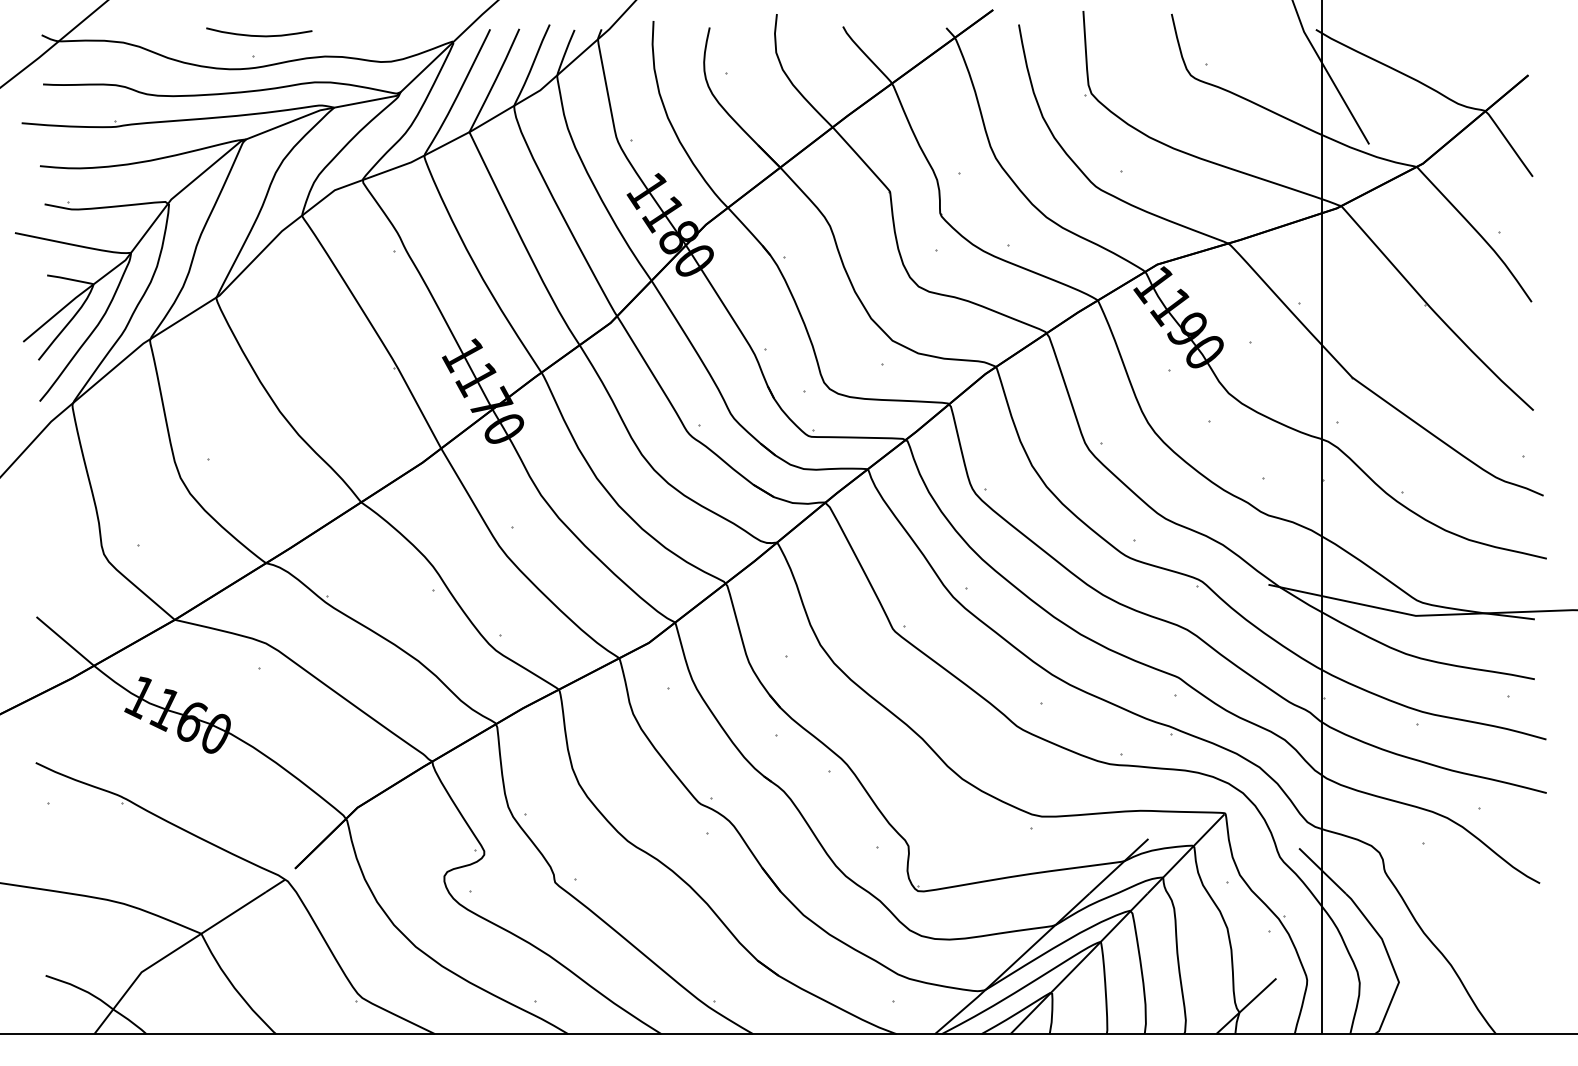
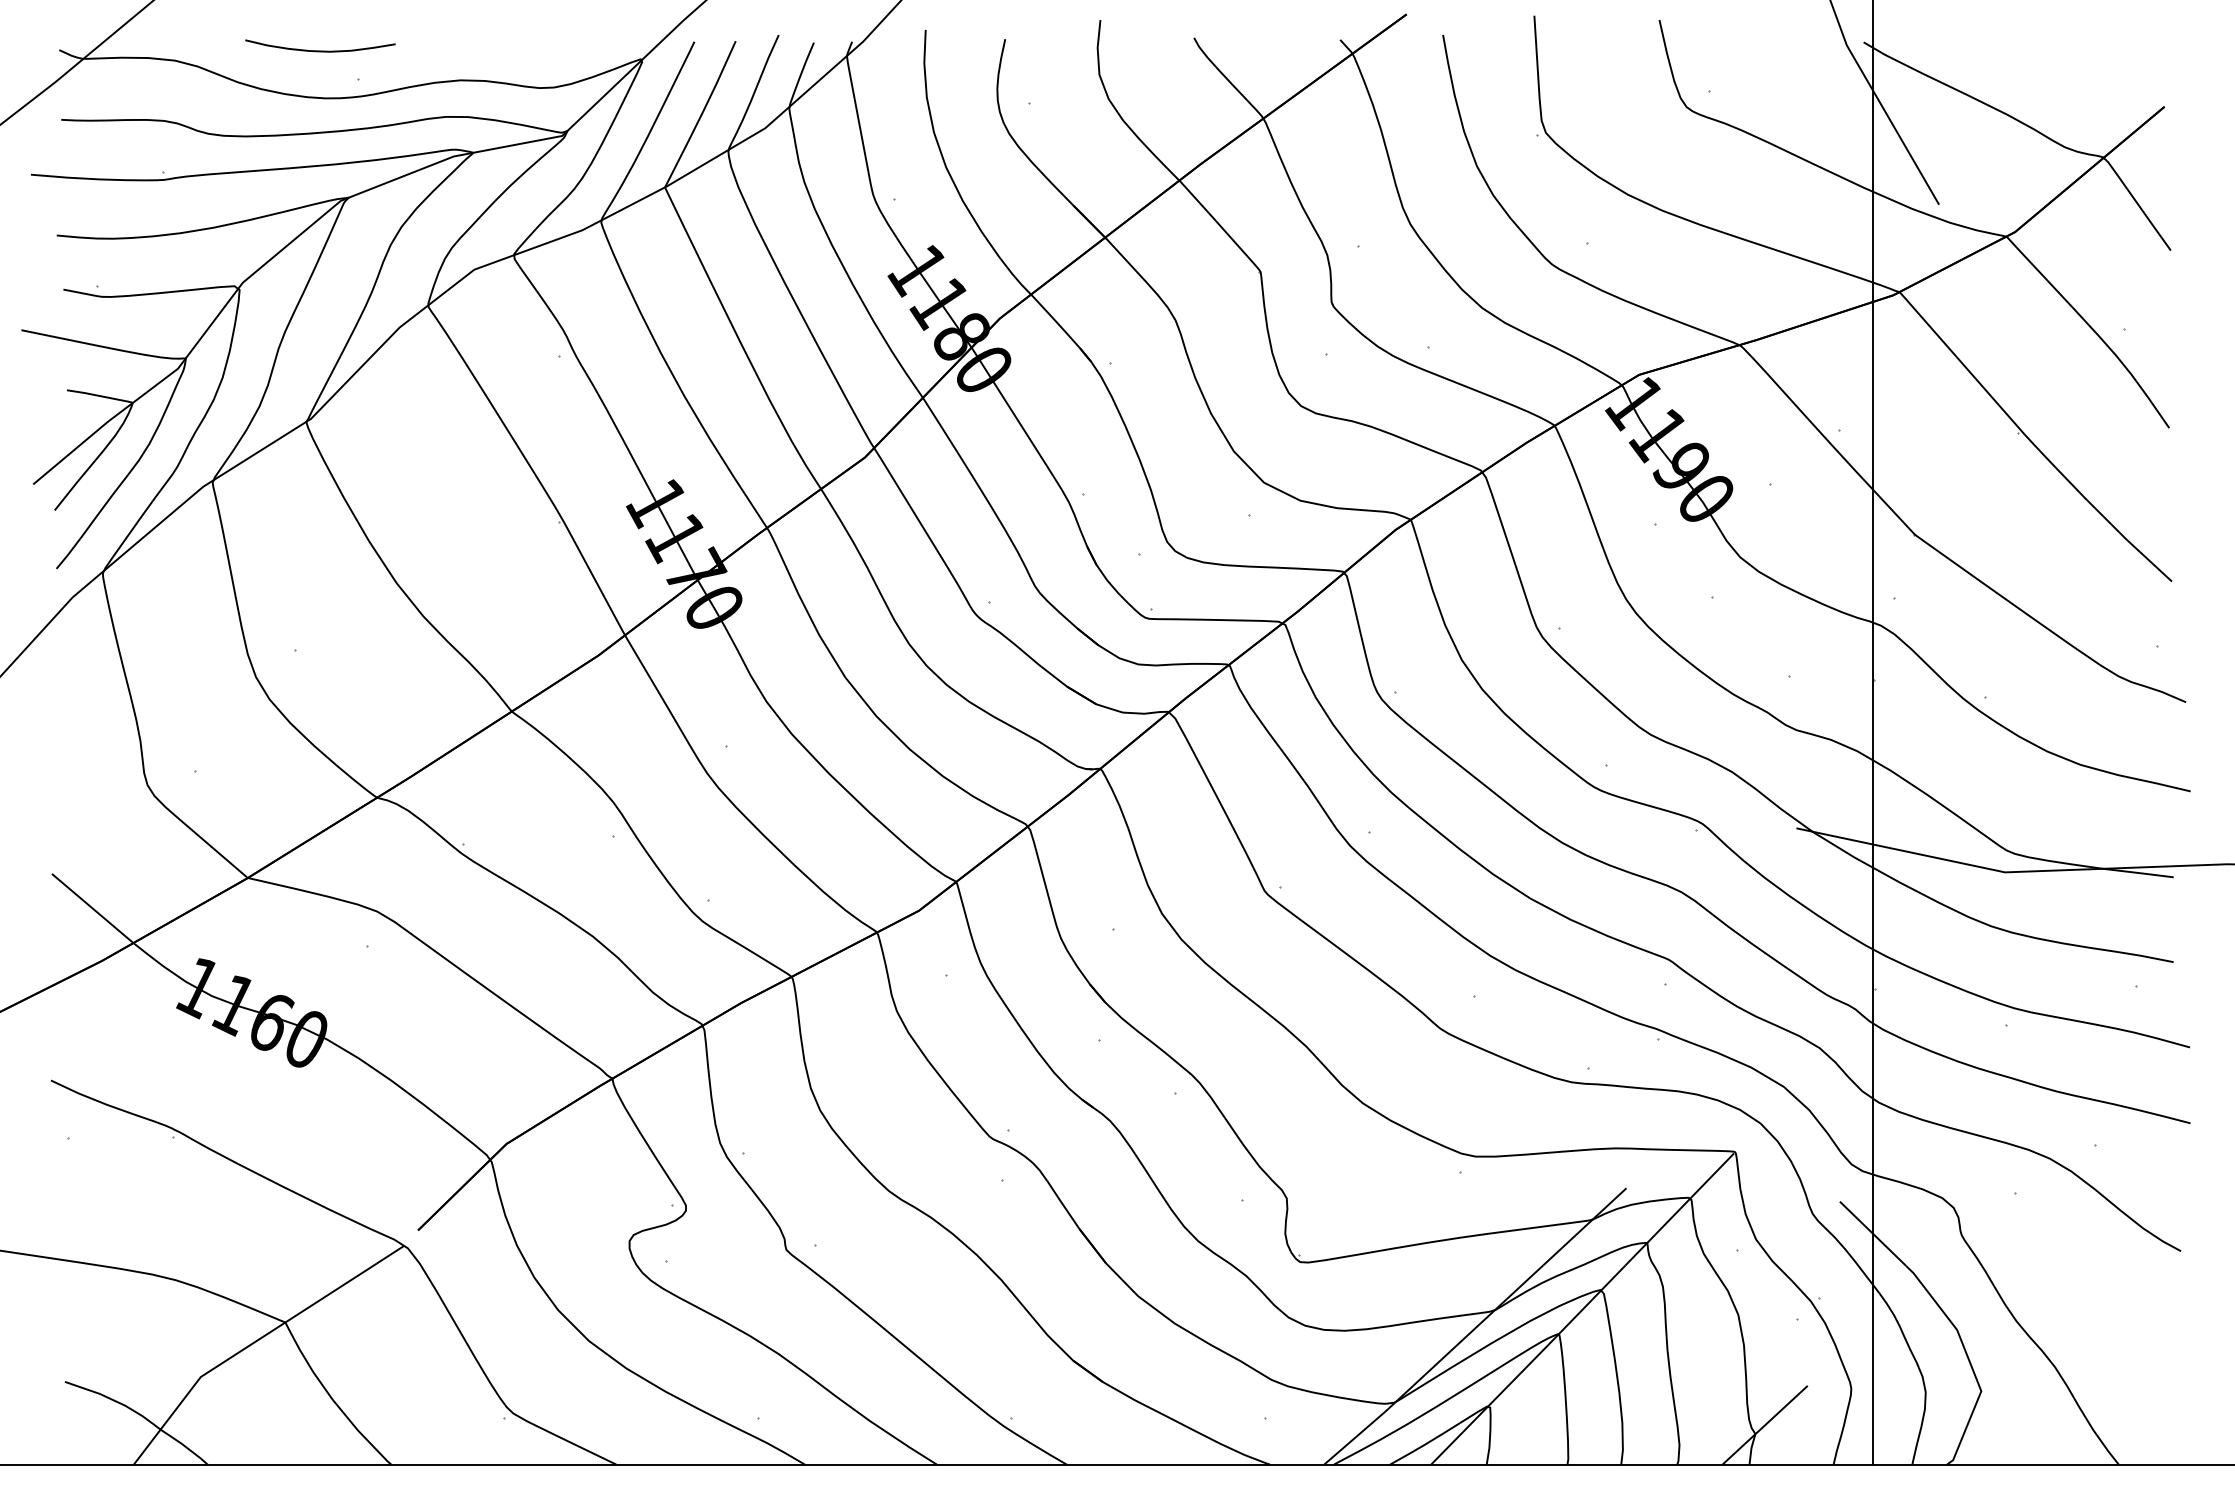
curve: (259, 35) -> (320, 50), moved

